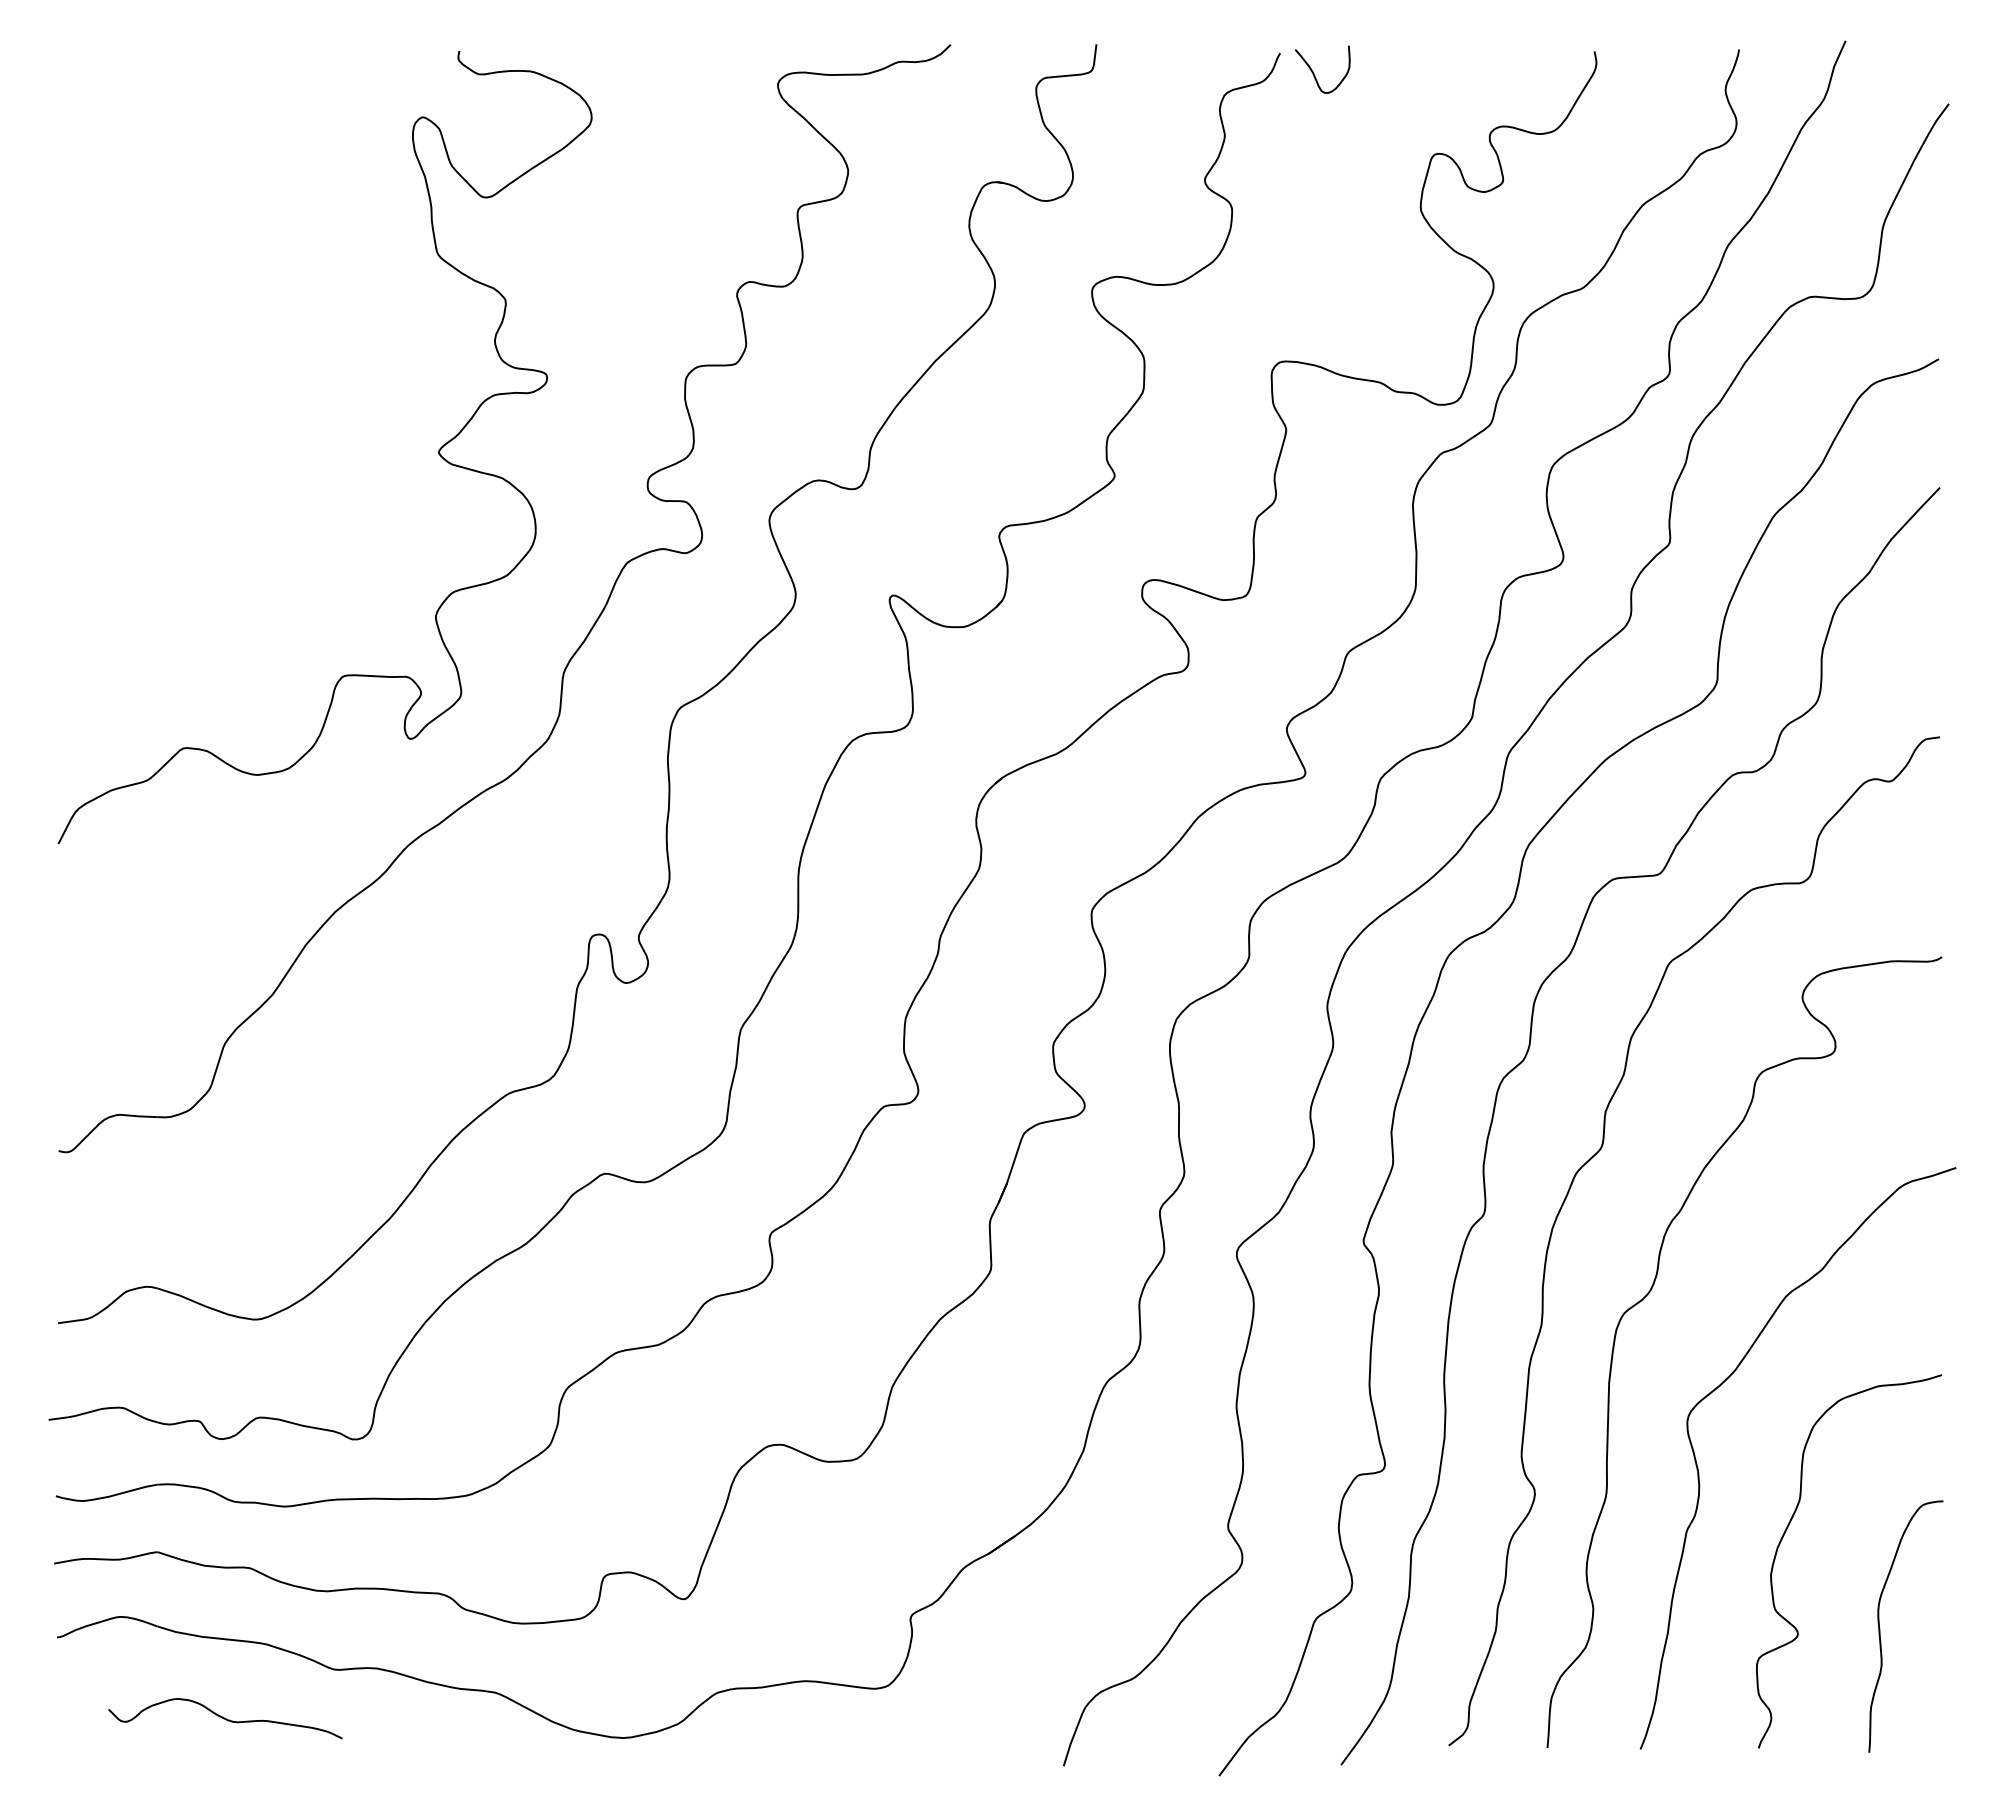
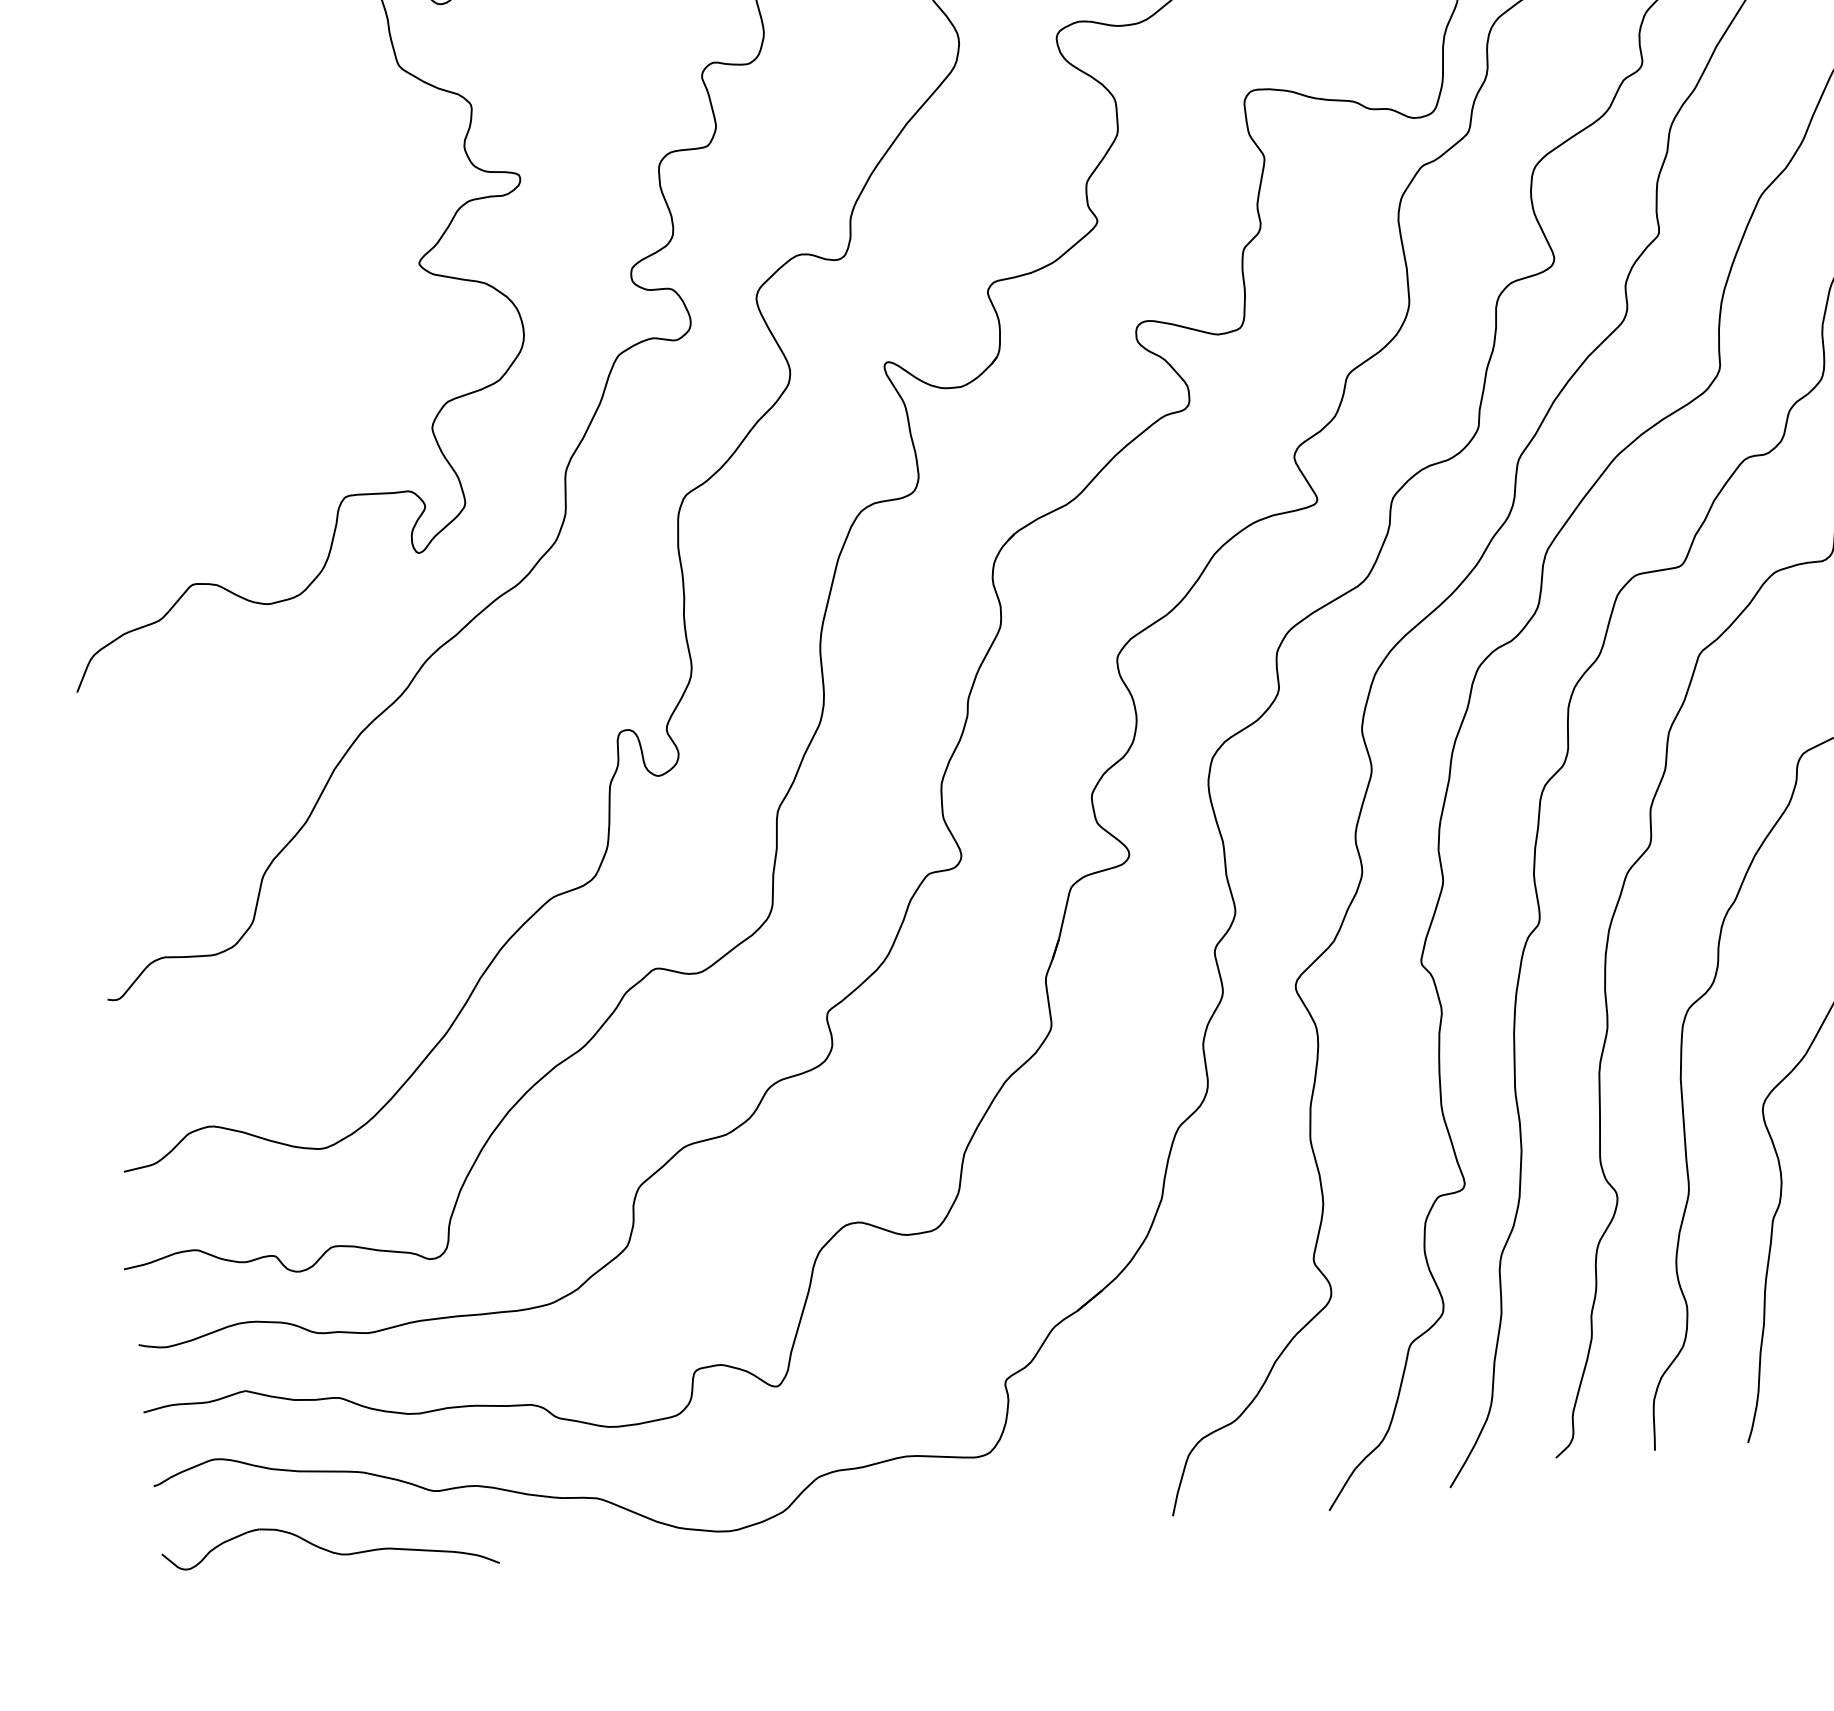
part: (225, 1718) -> (330, 1550), size x1.43

